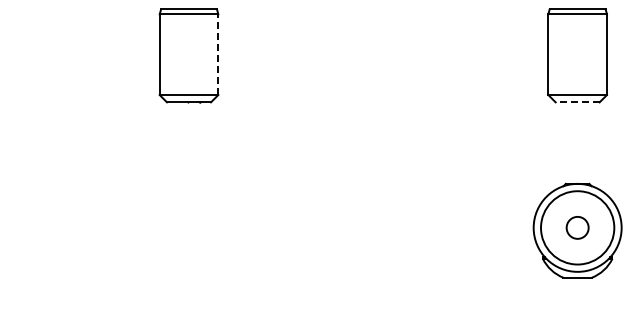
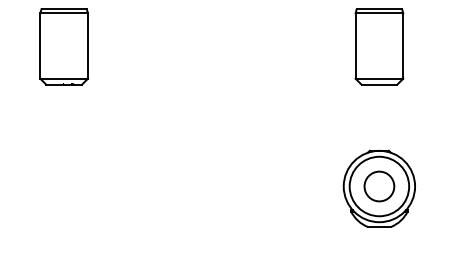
line: (218, 54) -> (88, 45), dashed -> solid
line: (577, 102) -> (379, 84), dashed -> solid
circle: (577, 227) -> (379, 186), size x1.67

